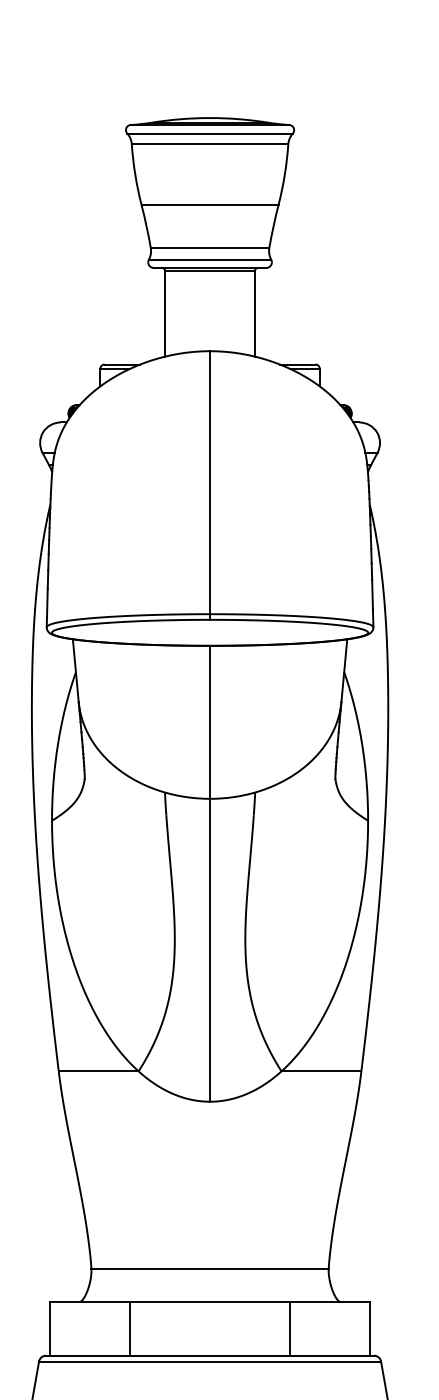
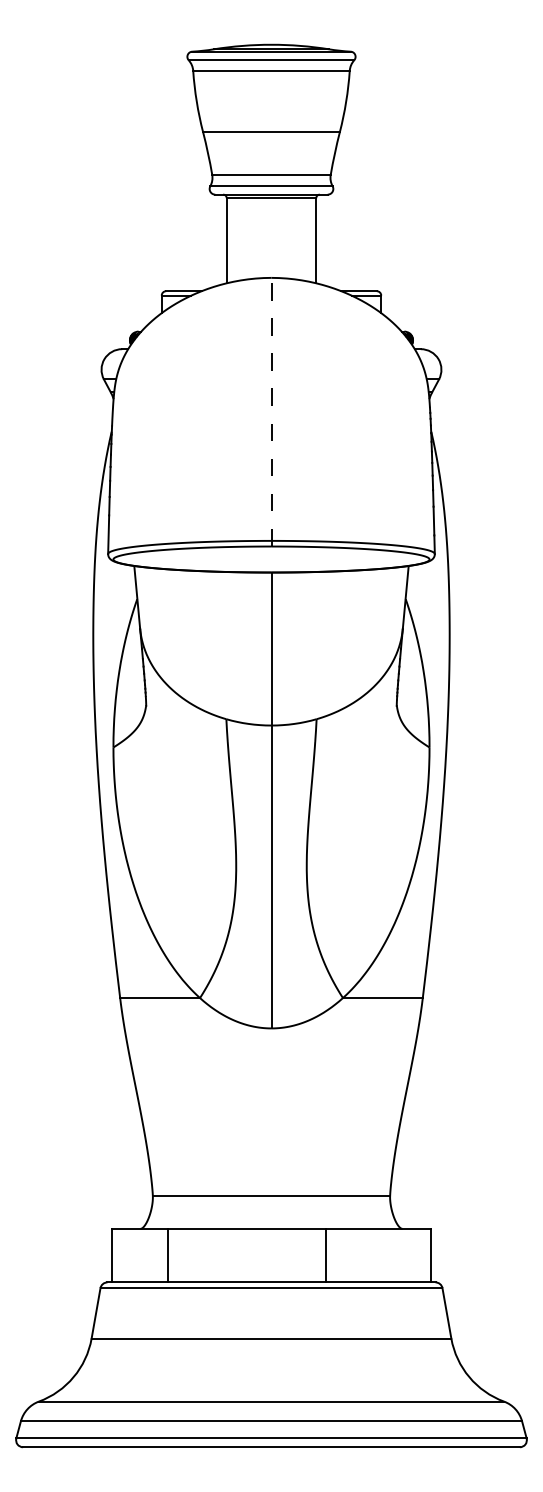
line: (210, 484) -> (271, 411), solid -> dashed
line: (130, 1328) -> (167, 1255), moved
line: (290, 1328) -> (326, 1255), moved

